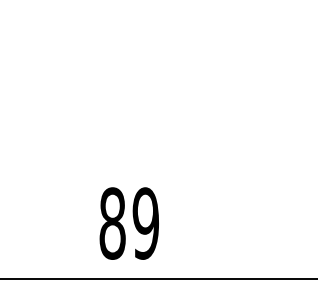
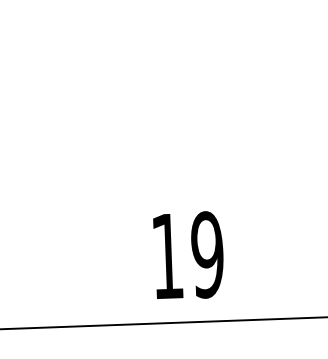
text: (112, 223) -> (167, 256), 89 -> 19

